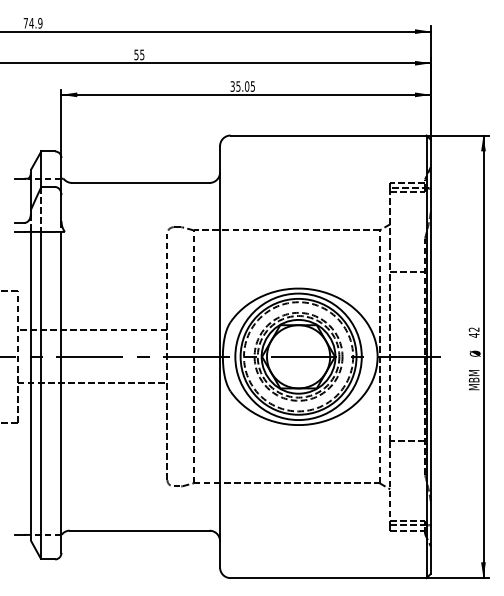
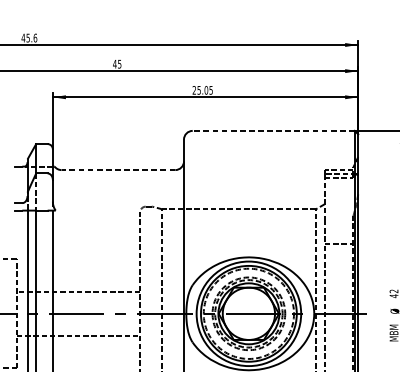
text: (32, 23) -> (28, 38), 74.9 -> 45.6
text: (136, 54) -> (114, 63), 55 -> 45
text: (232, 86) -> (194, 90), 35.05 -> 25.05
line: (328, 135) -> (273, 130), solid -> dashed
line: (140, 182) -> (118, 169), solid -> dashed

